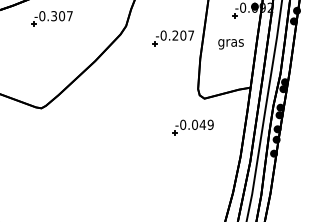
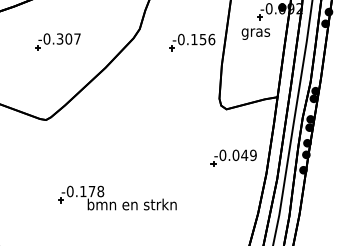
part: (51, 18) -> (57, 41), moved
text: (183, 35) -> (203, 39), -0.207 -> -0.156
text: (230, 43) -> (255, 33), moved
part: (192, 126) -> (233, 157), moved
part: (106, 178) -> (117, 197), added

